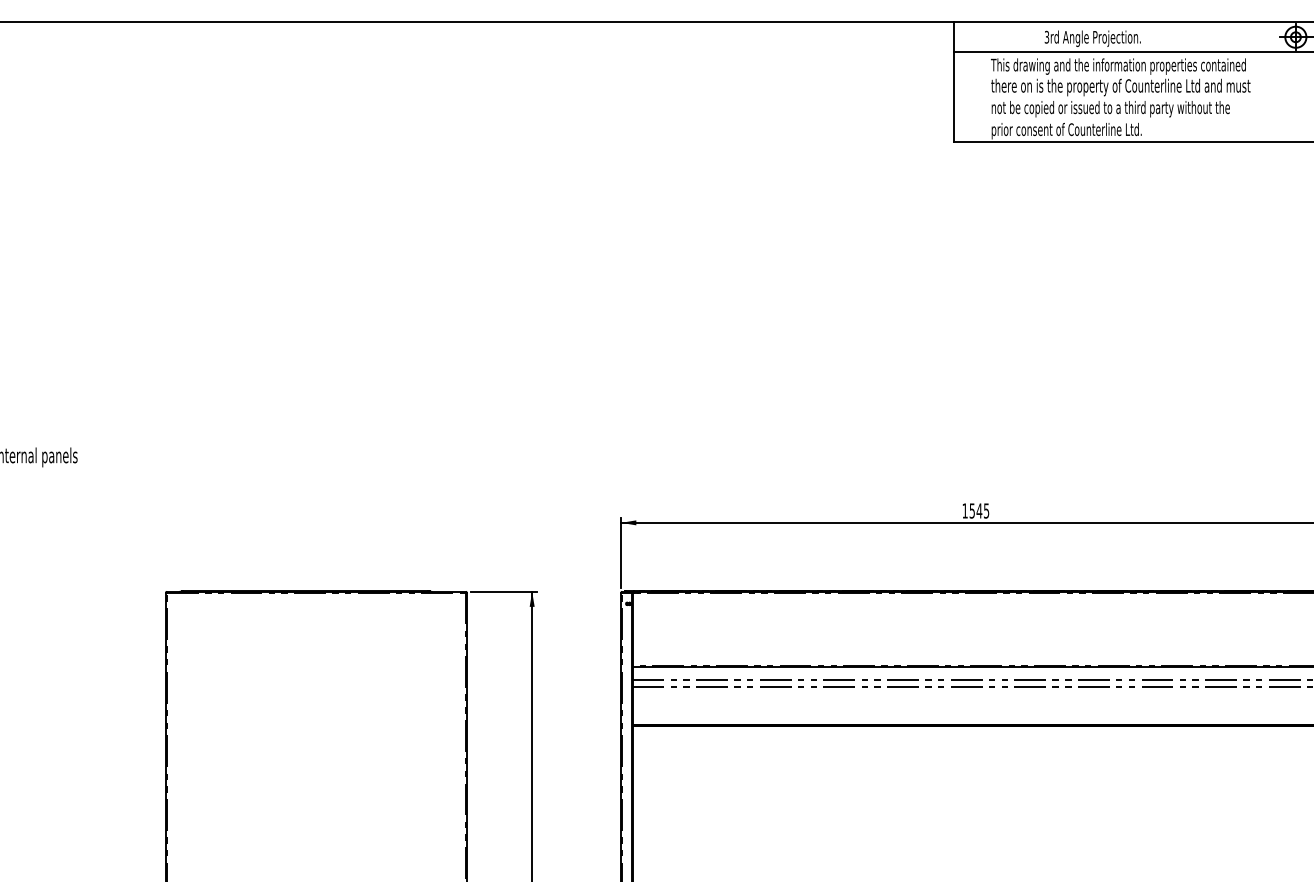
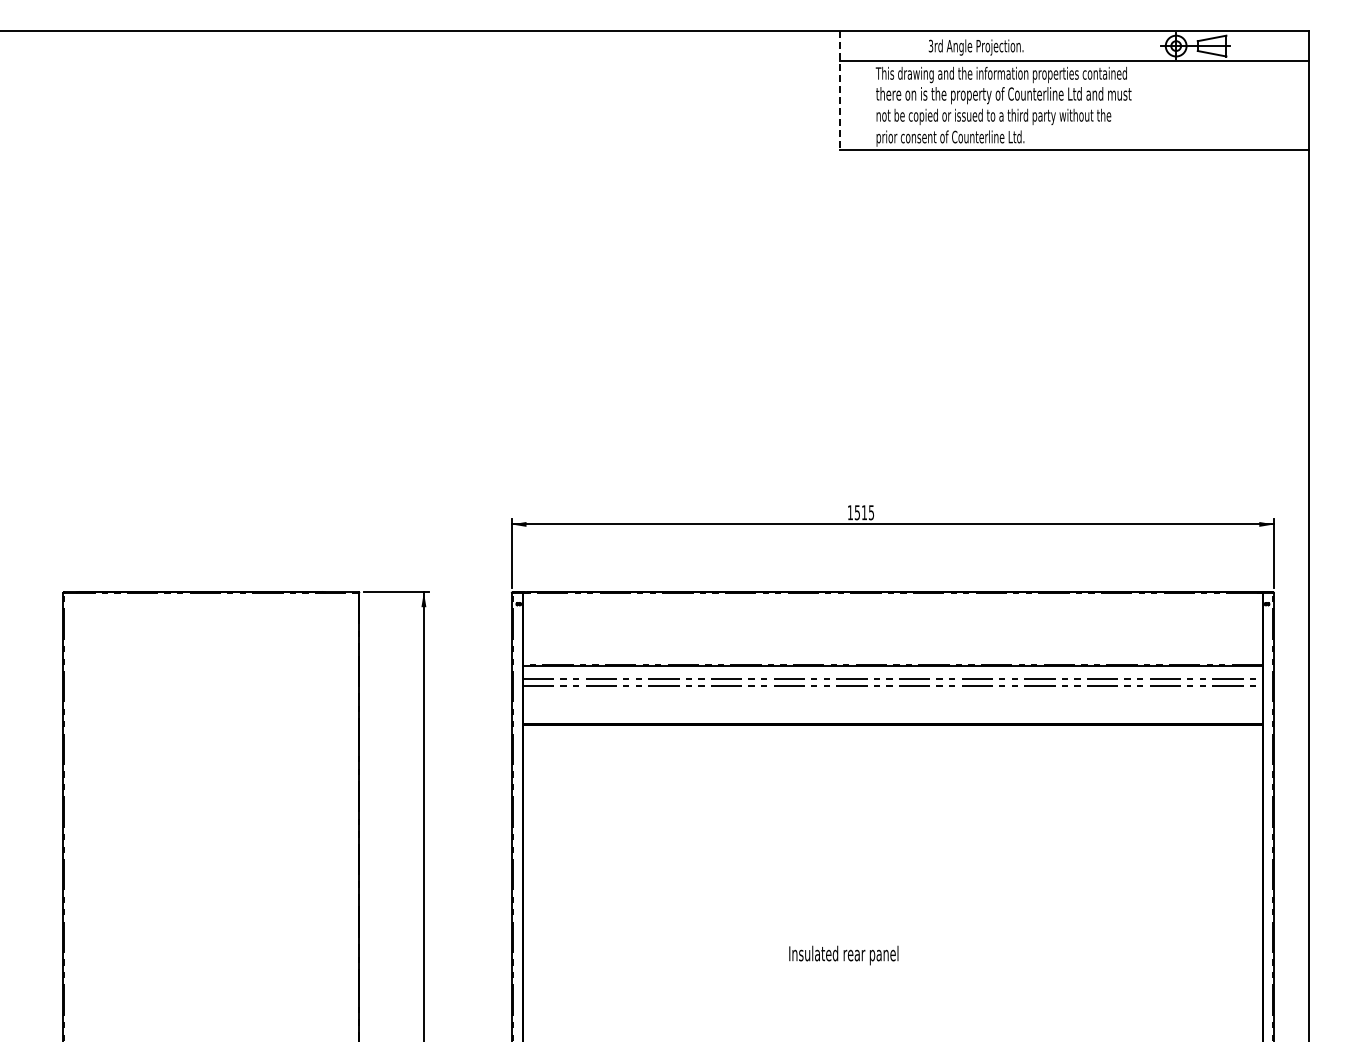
line: (954, 83) -> (839, 91), solid -> dashed
text: (979, 510) -> (864, 512), 1545 -> 1515

